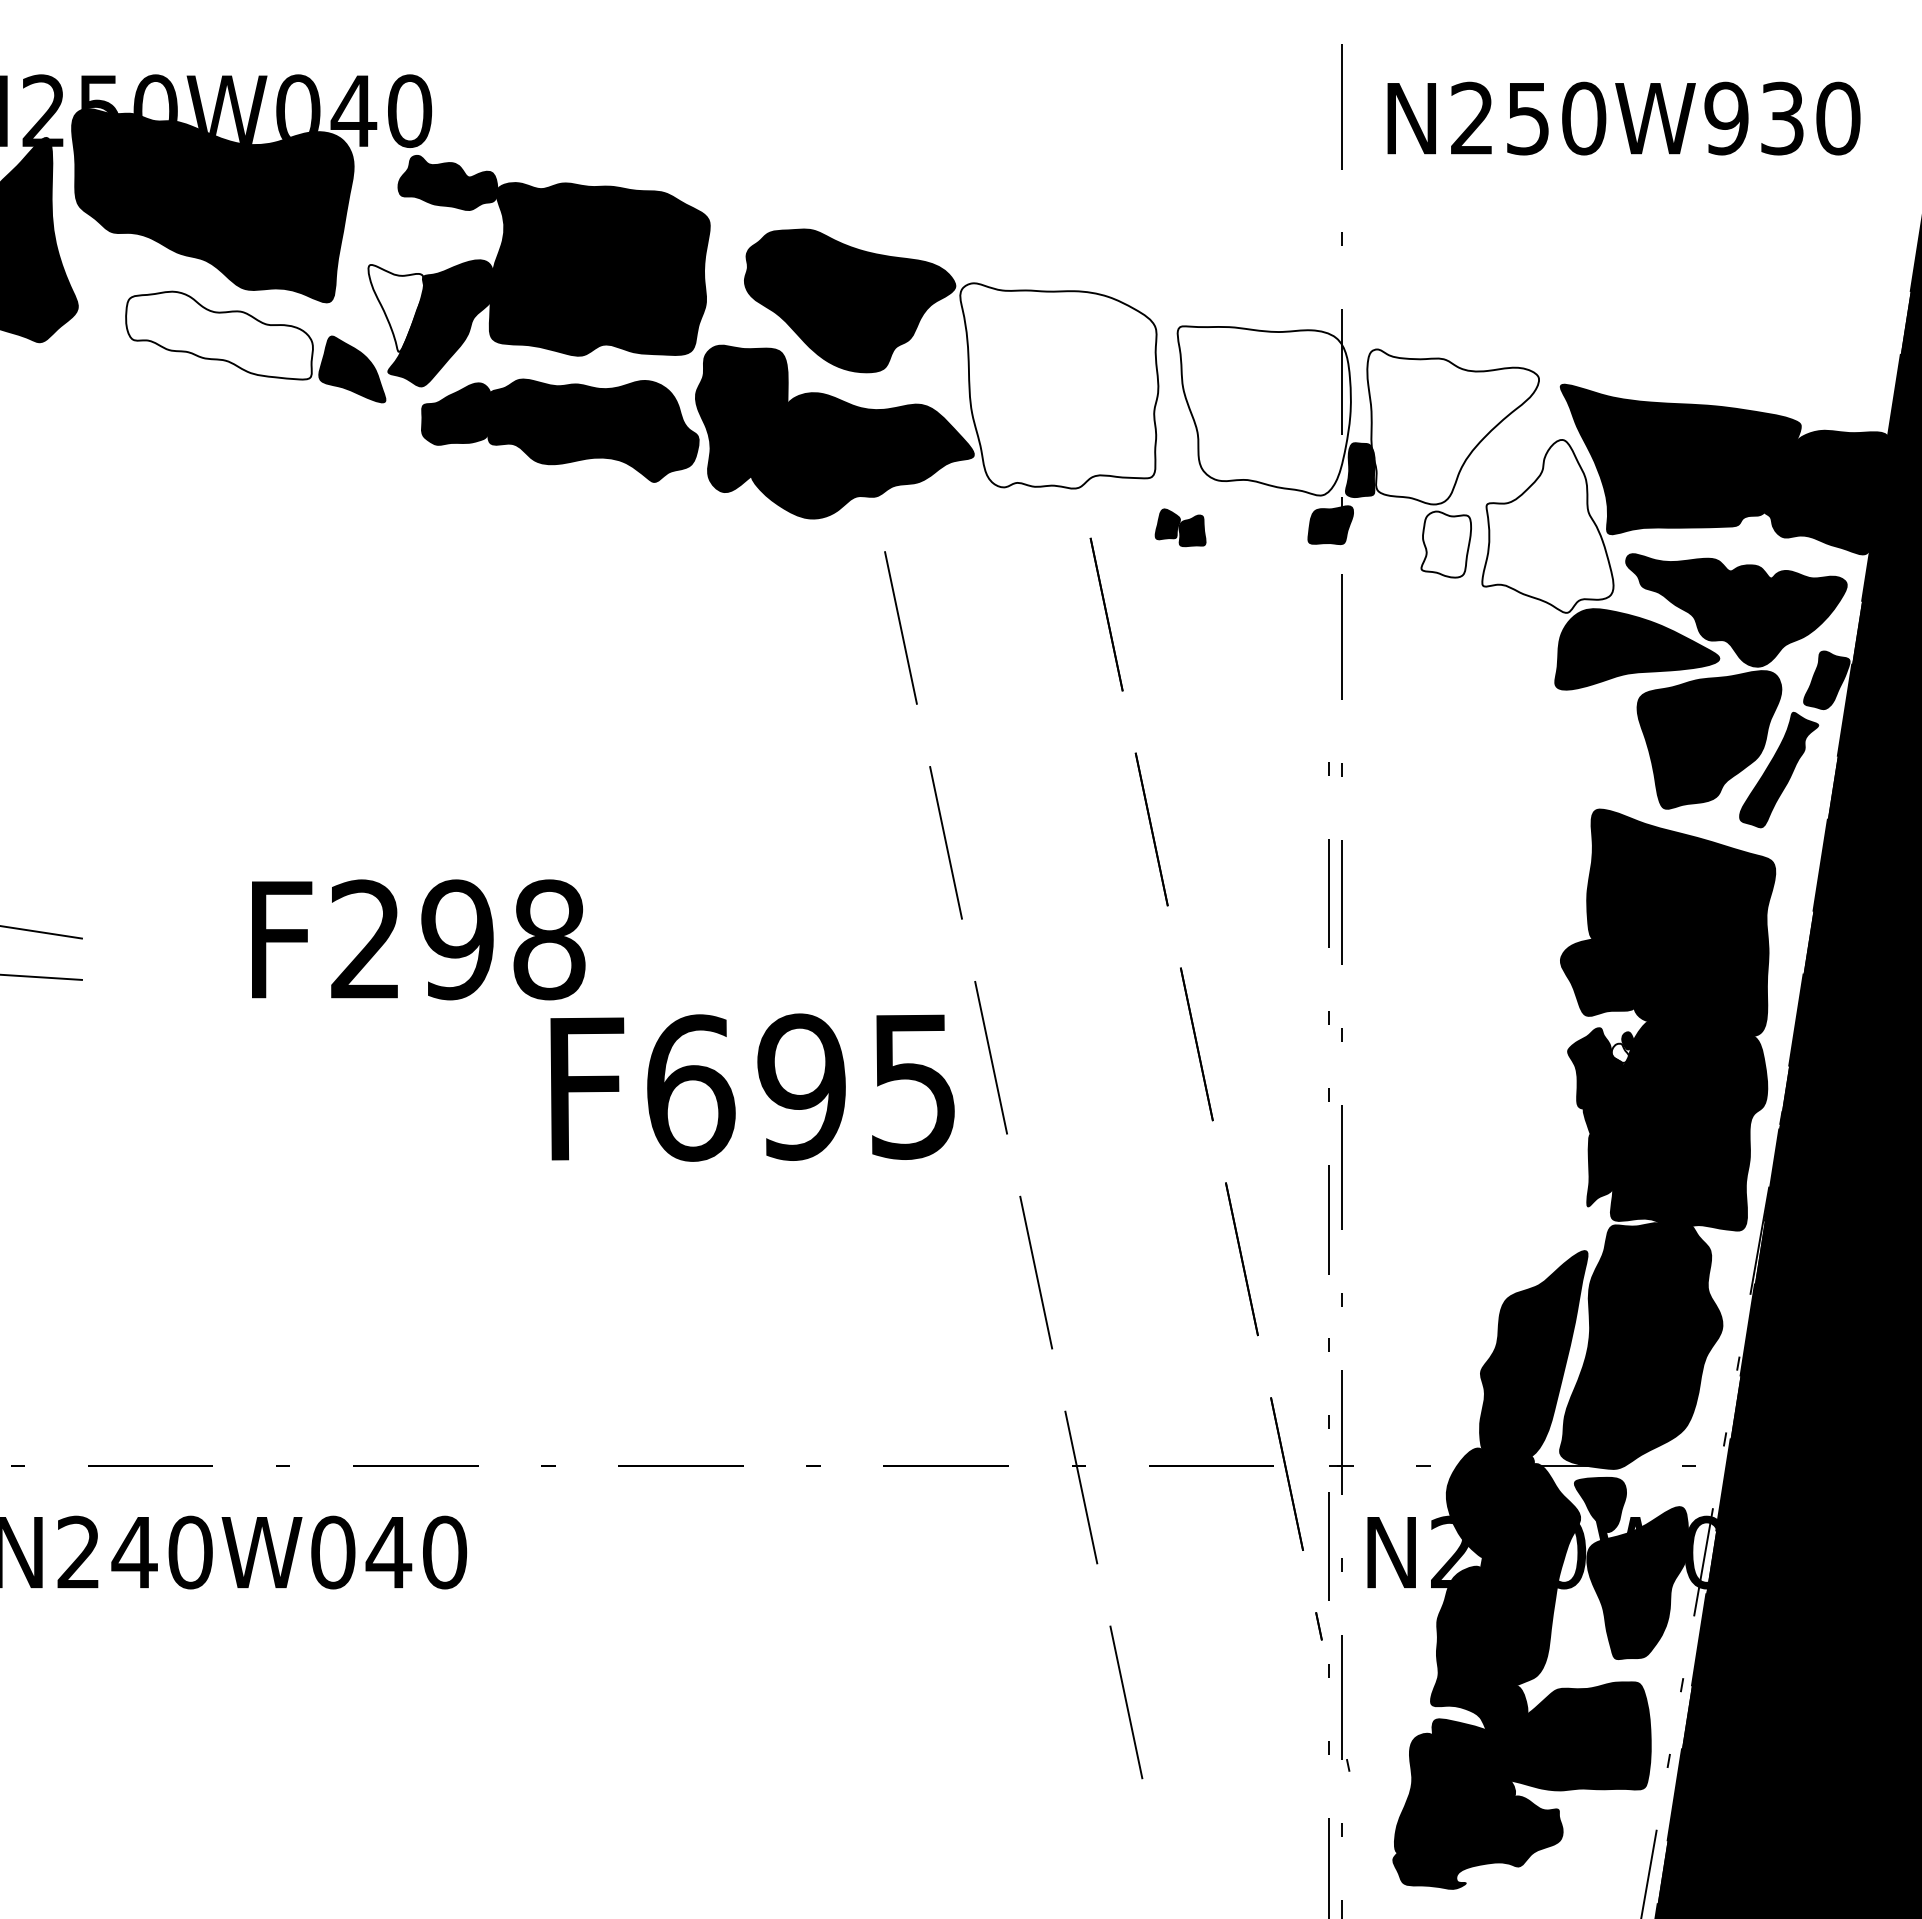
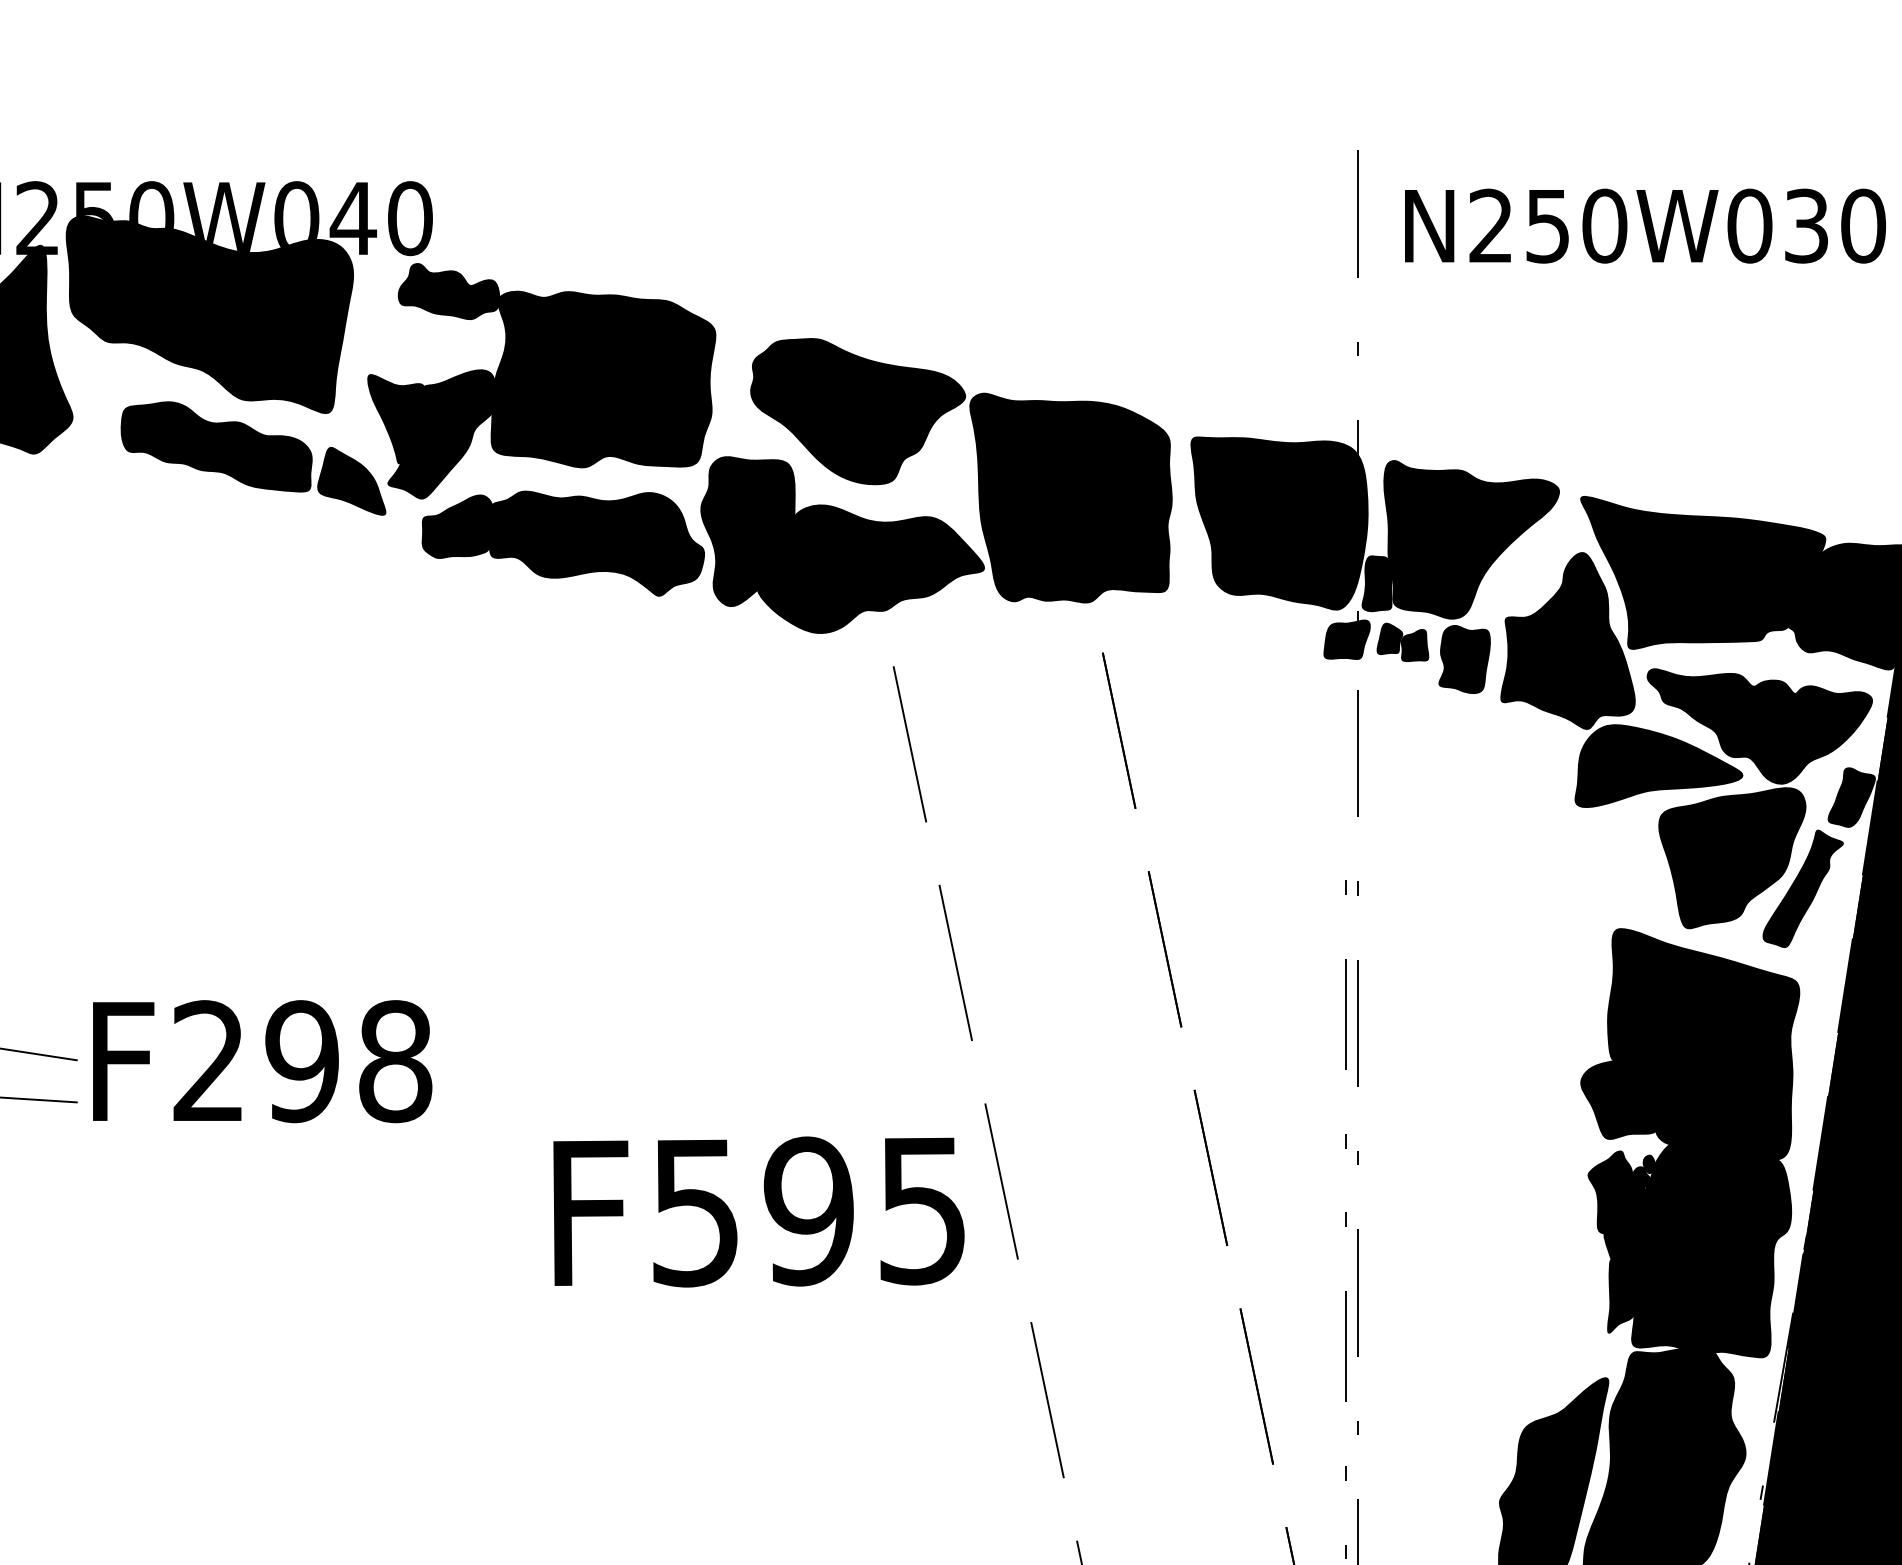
text: (1726, 118) -> (1749, 226), N250W930 -> N250W030
fill: (396, 307) -> (396, 418), added
fill: (219, 335) -> (216, 446), added
fill: (1059, 385) -> (1071, 497), added
fill: (1263, 410) -> (1278, 523), added
fill: (1453, 426) -> (1472, 539), added
fill: (1547, 525) -> (1567, 640), added
part: (1180, 527) -> (1402, 642), moved
fill: (1446, 544) -> (1464, 659), added
text: (418, 939) -> (262, 1061), moved
fill: (1620, 1052) -> (1641, 1176), added
text: (691, 1087) -> (696, 1211), F695 -> F595

